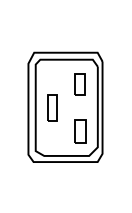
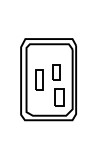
part: (80, 84) -> (56, 72), moved

